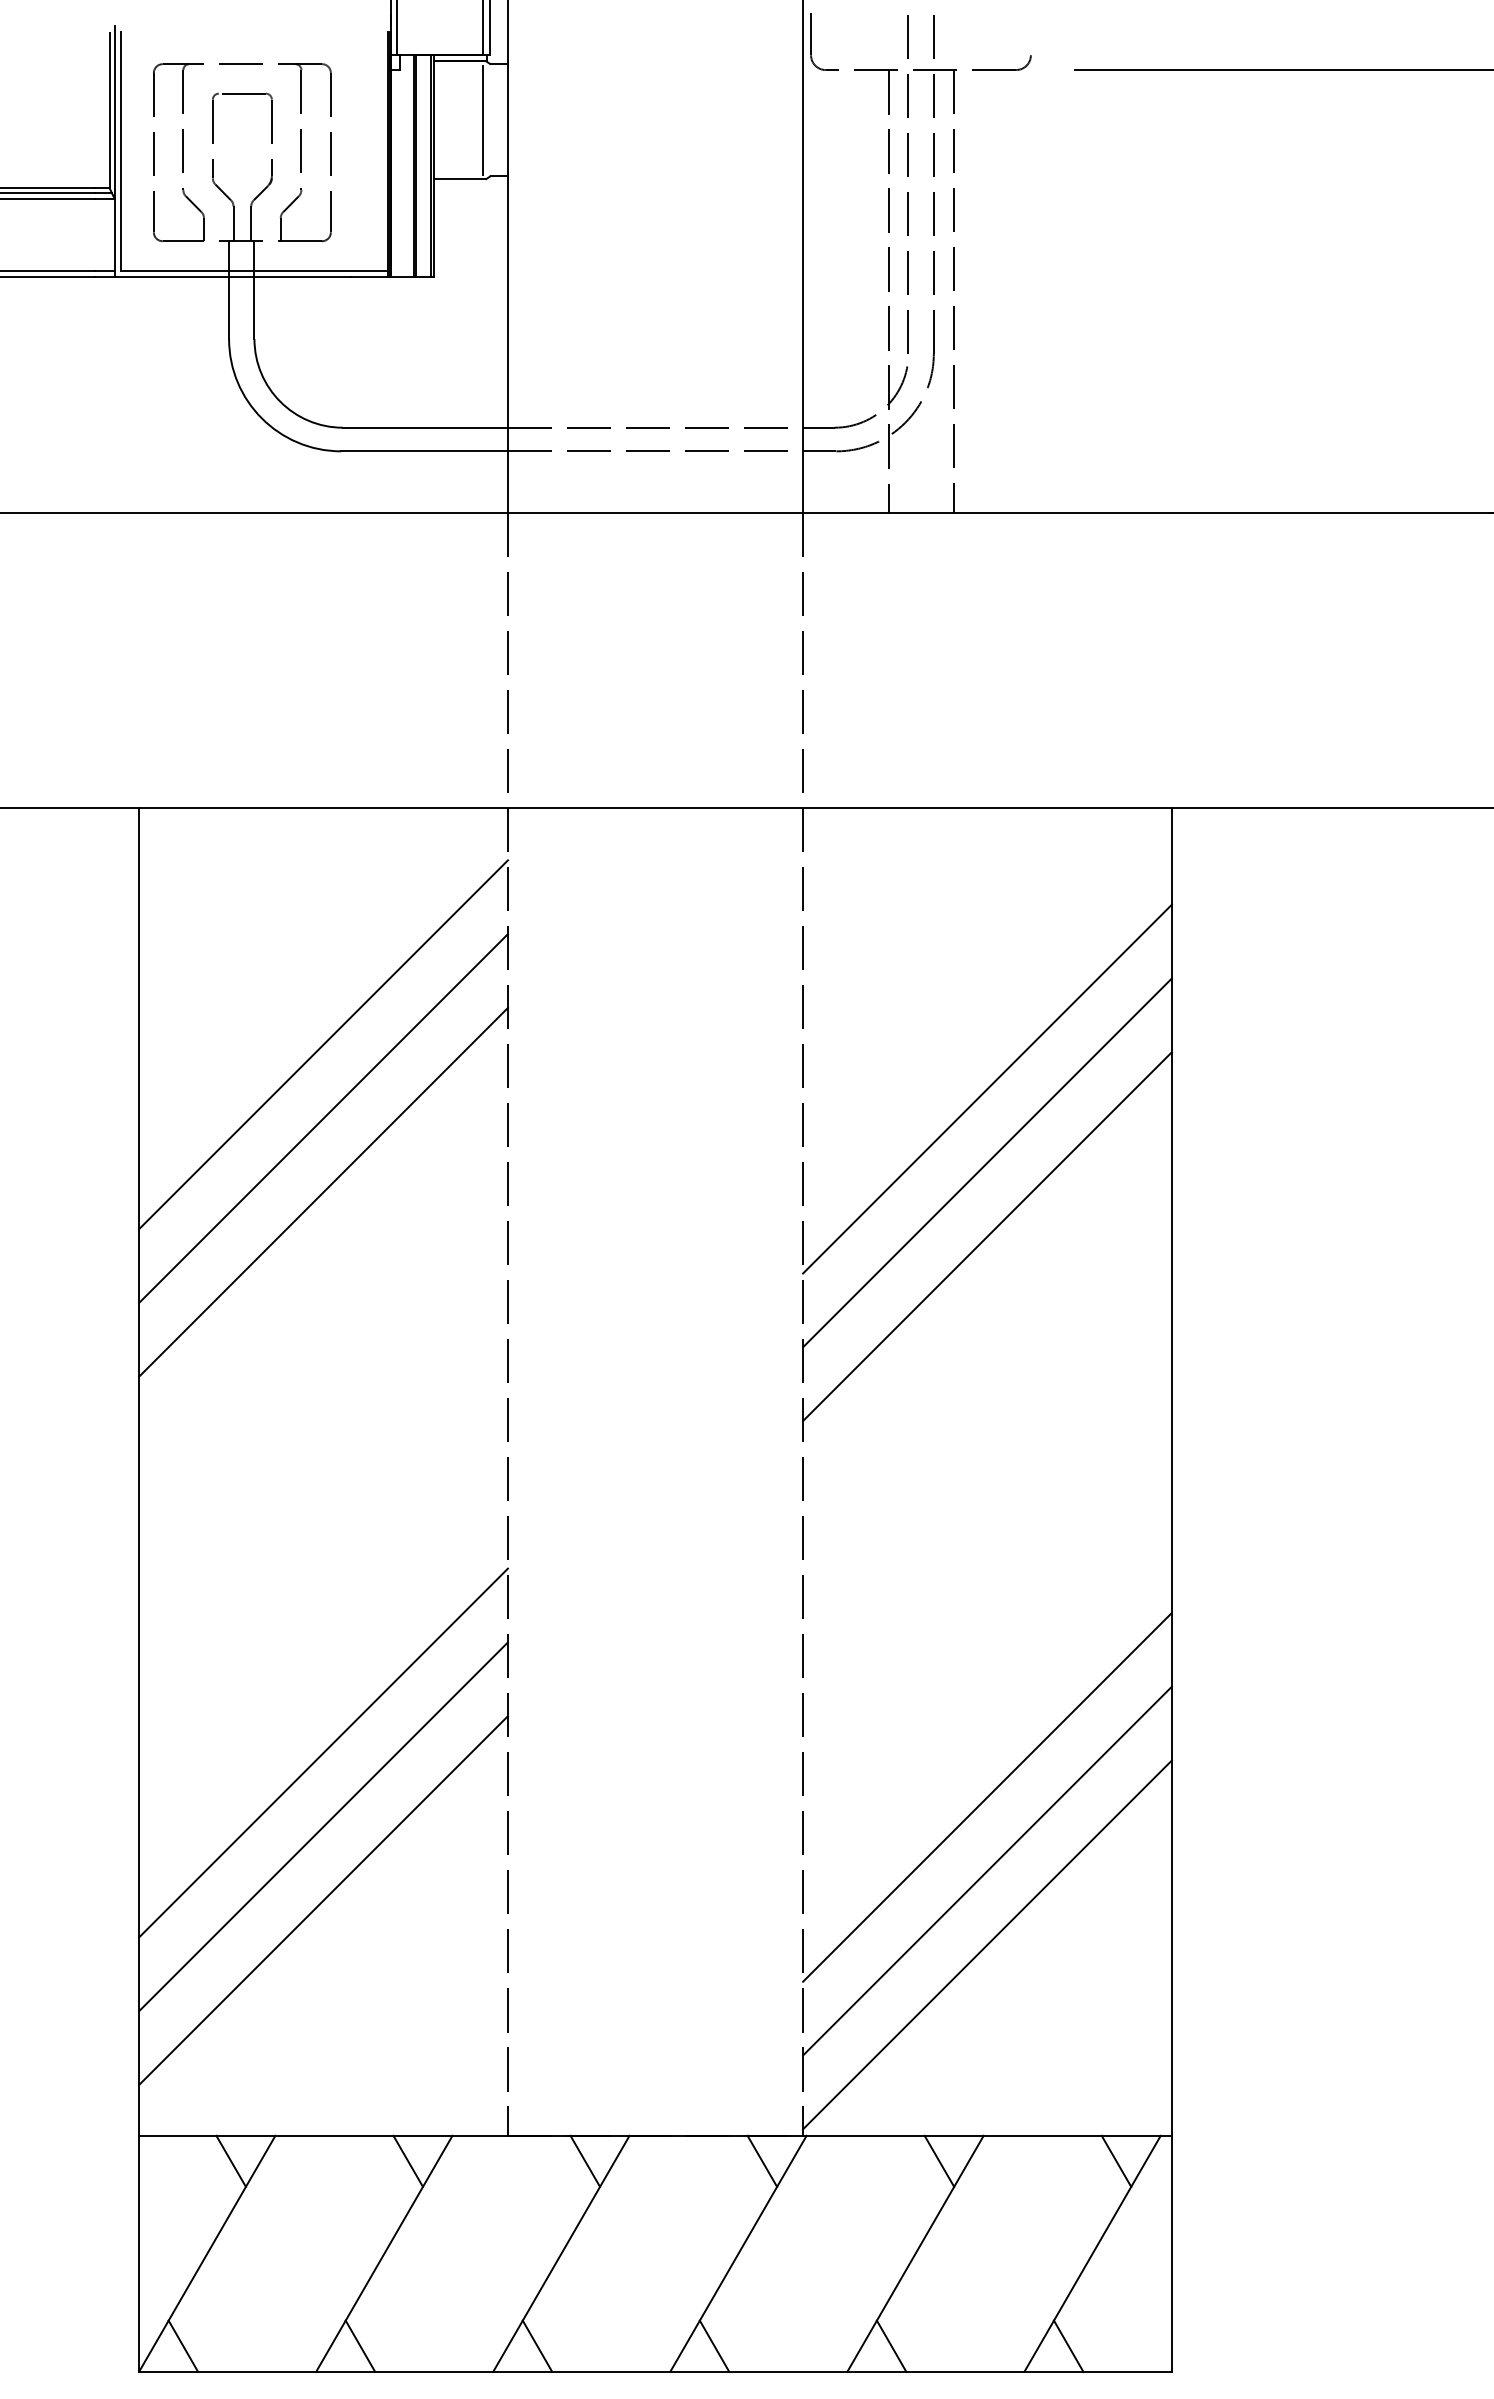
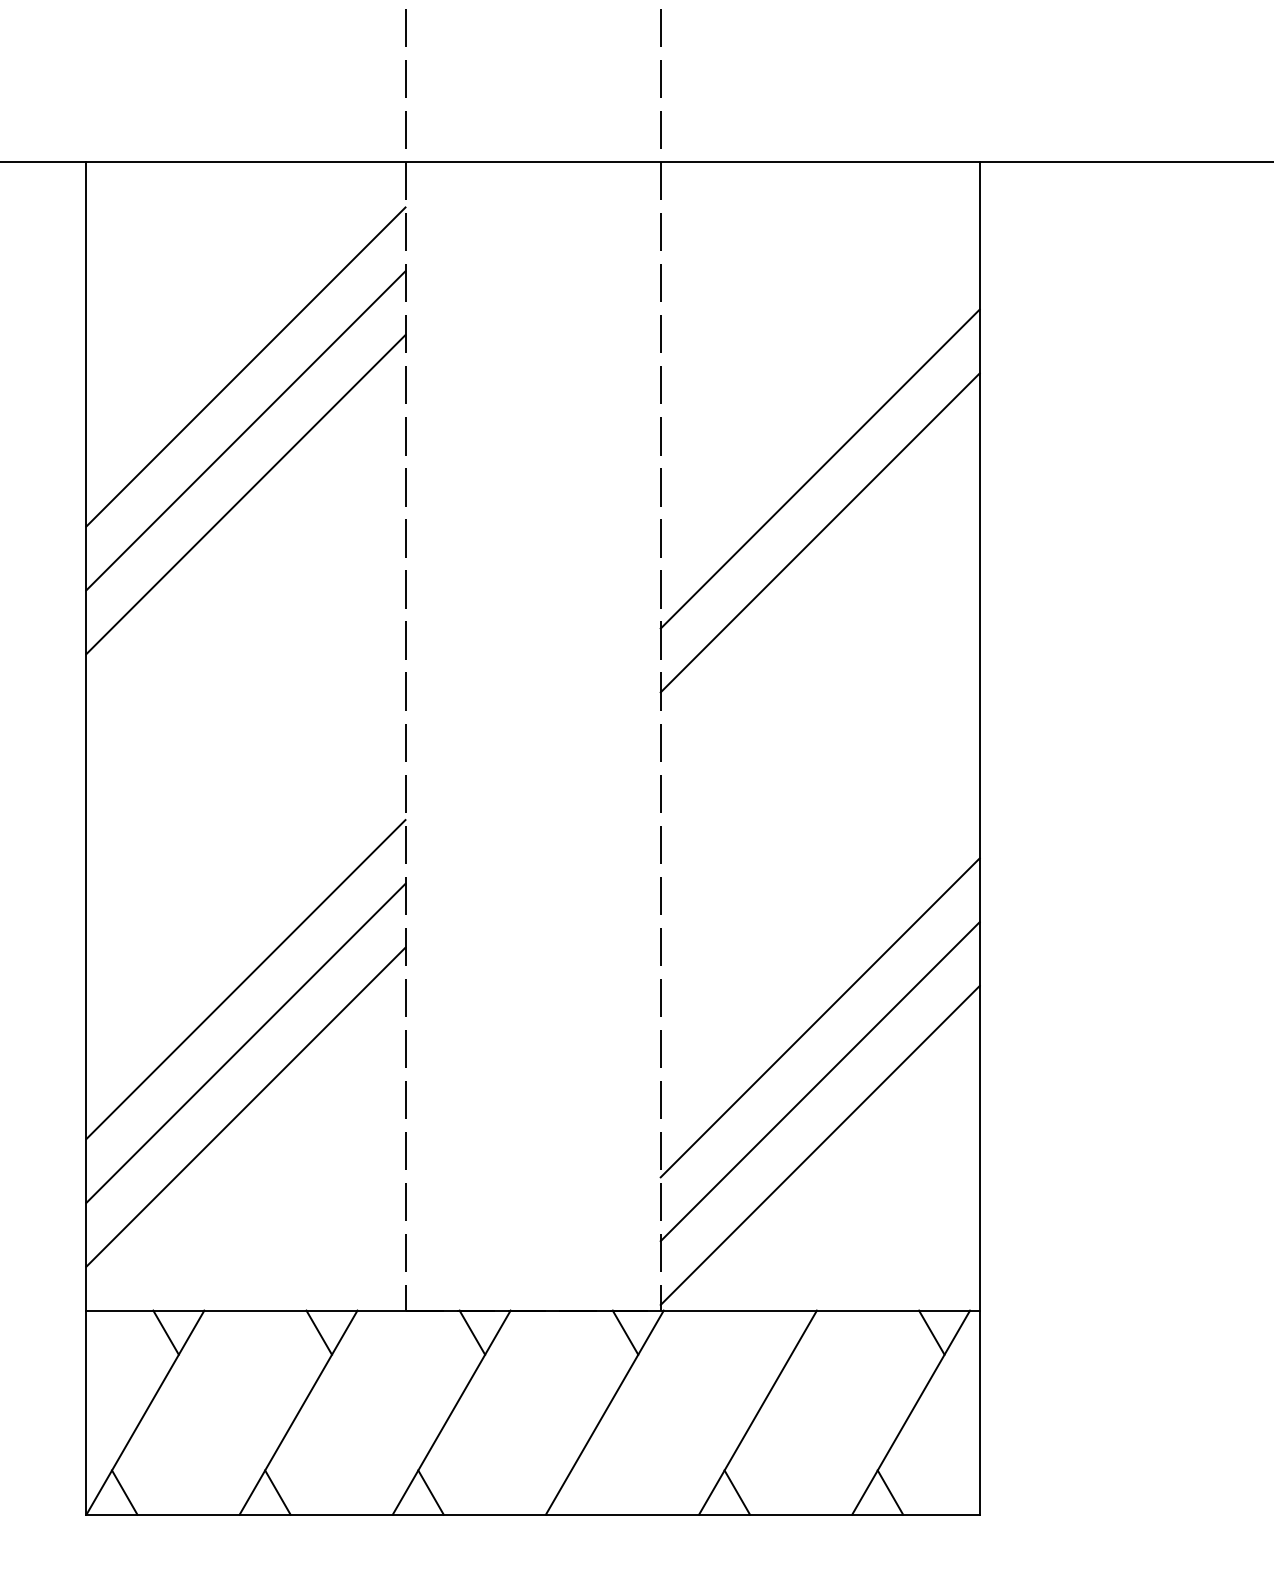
line: (987, 1088) -> (820, 404), removed
line: (939, 2160) -> (778, 1331), removed
line: (714, 2345) -> (584, 1491), removed

